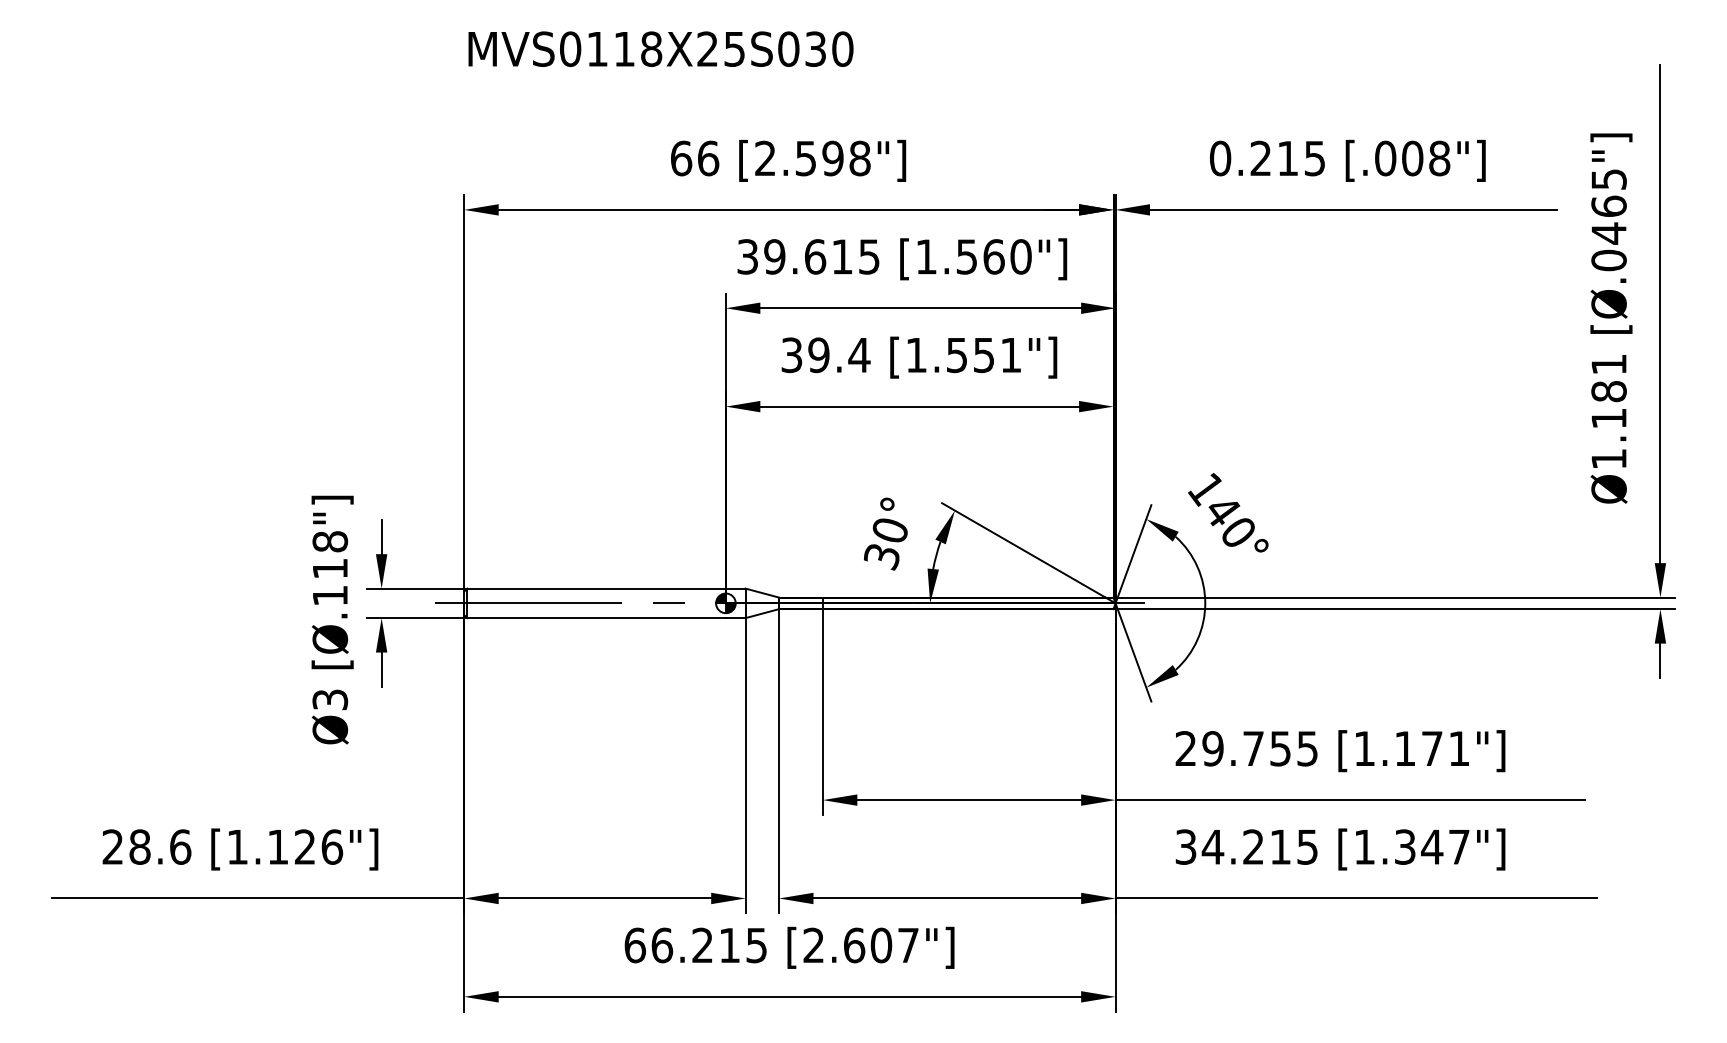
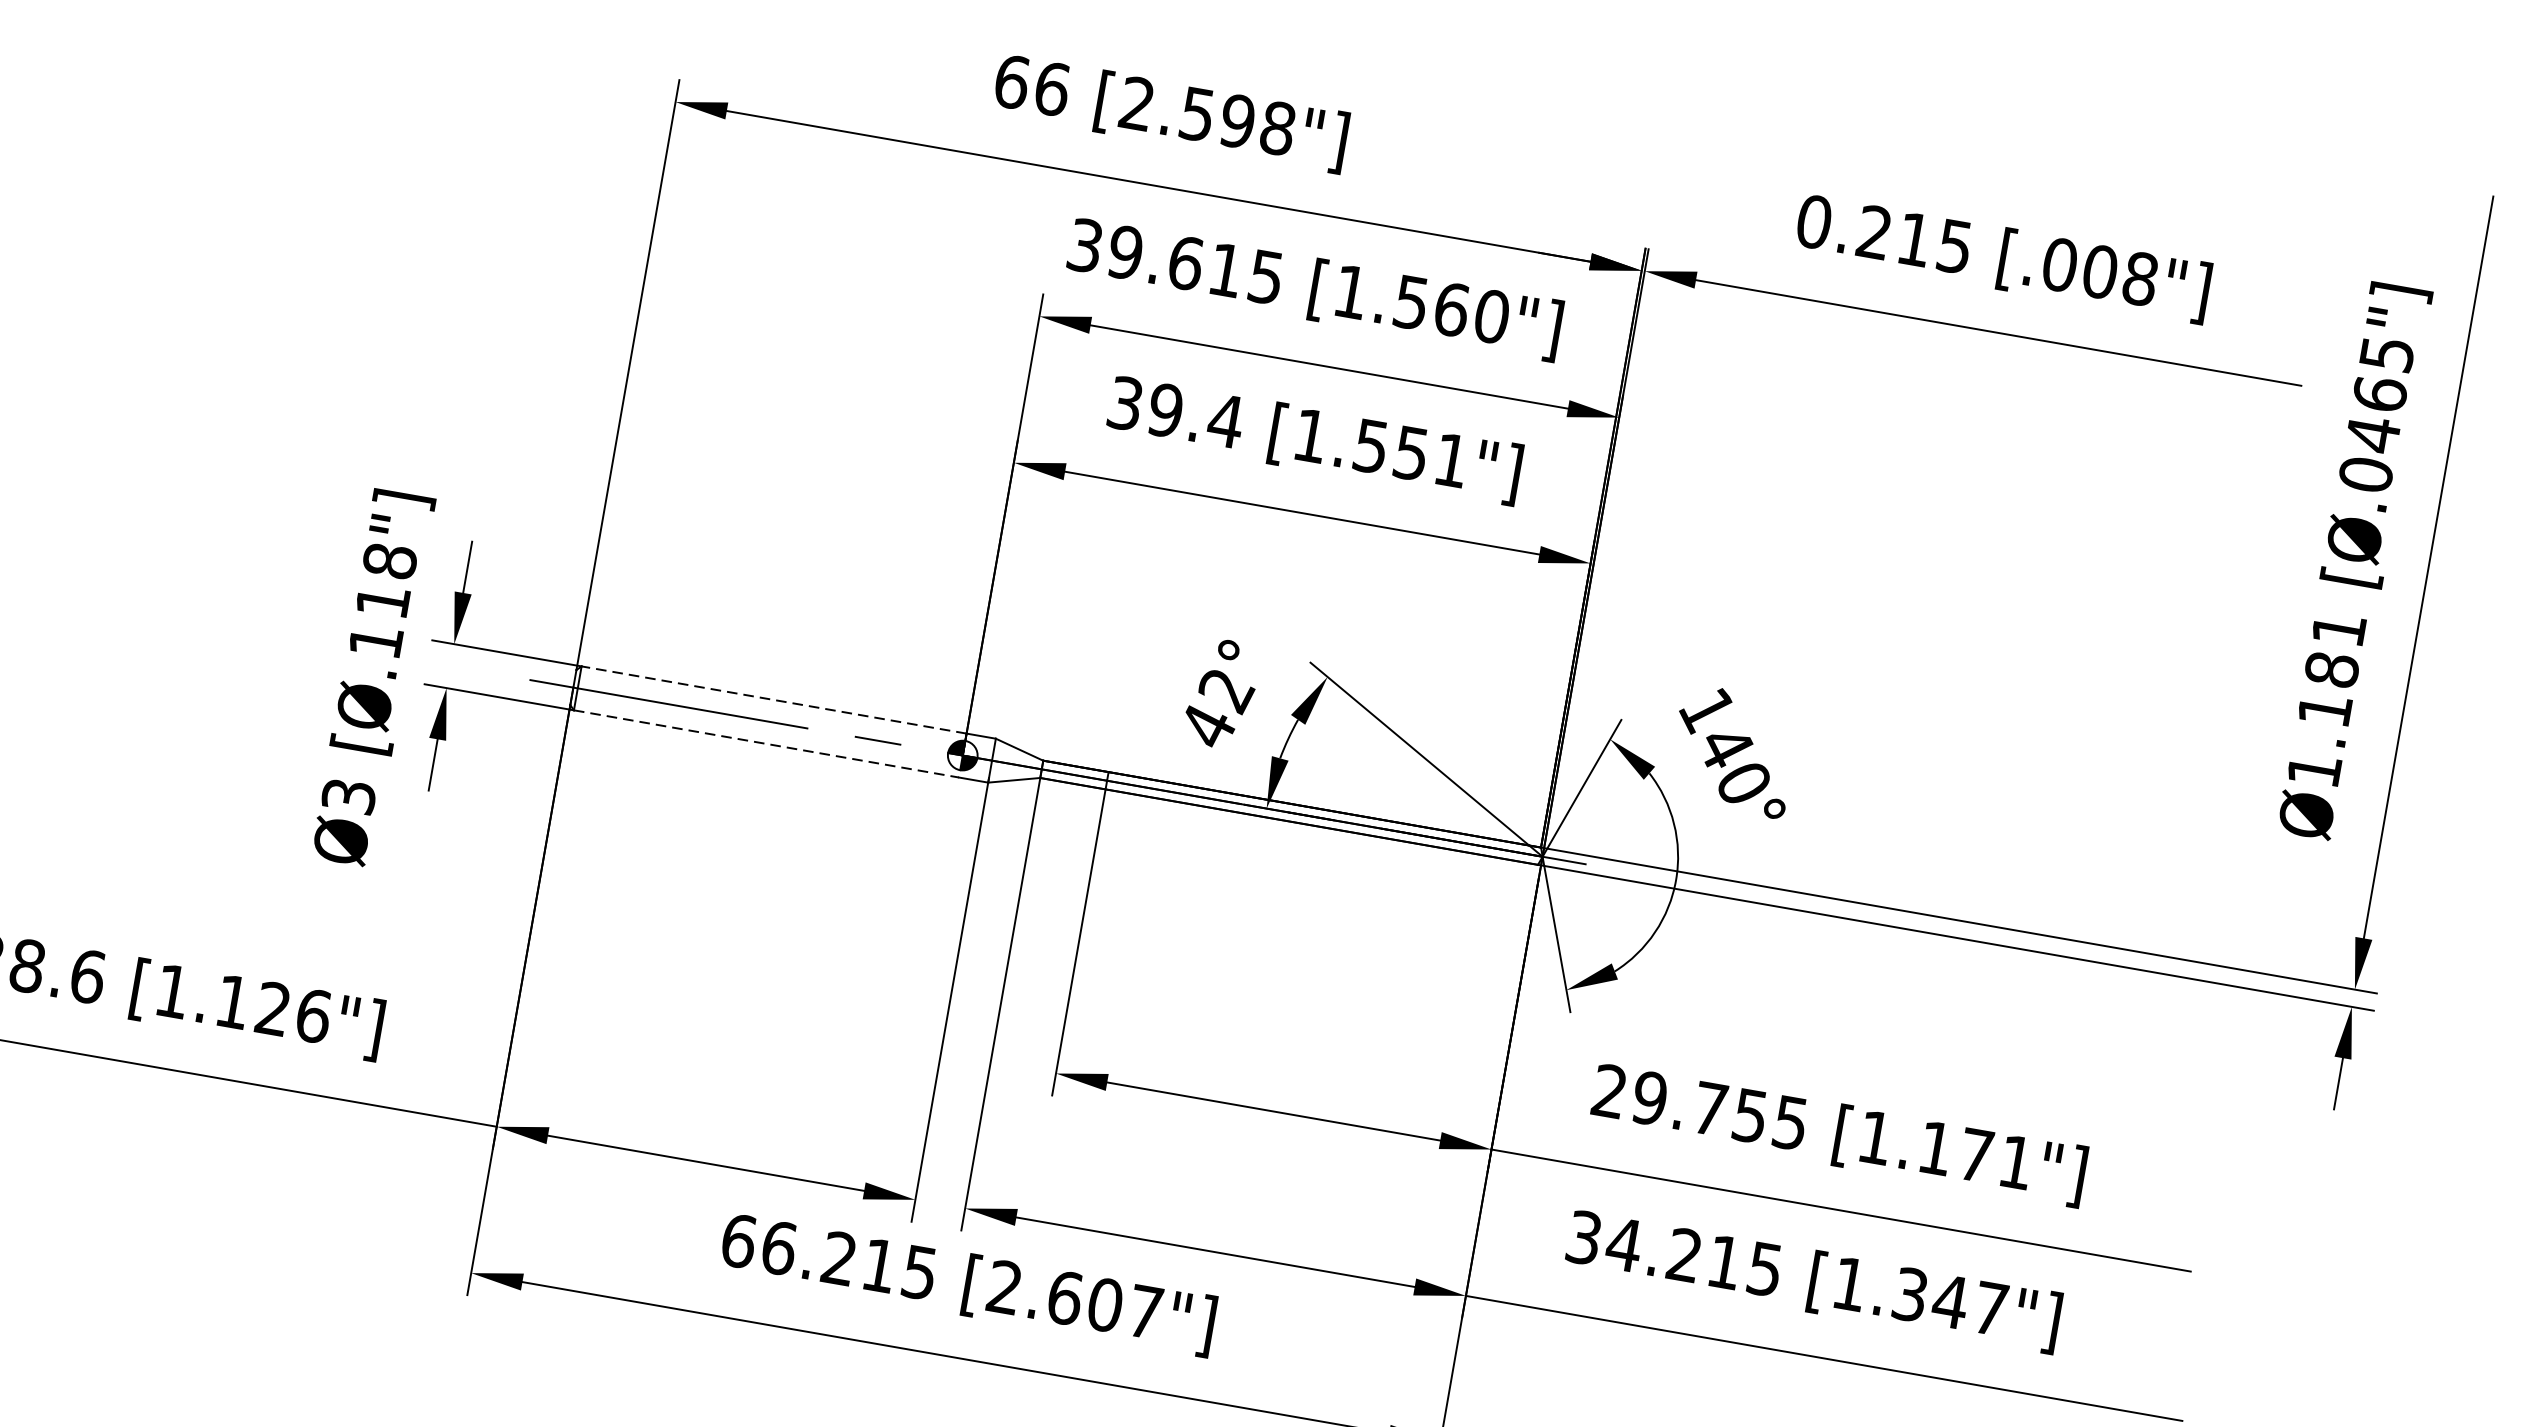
text: (886, 544) -> (1217, 709), 30° -> 42°
line: (596, 588) -> (774, 699), solid -> dashed
line: (597, 618) -> (767, 744), solid -> dashed

